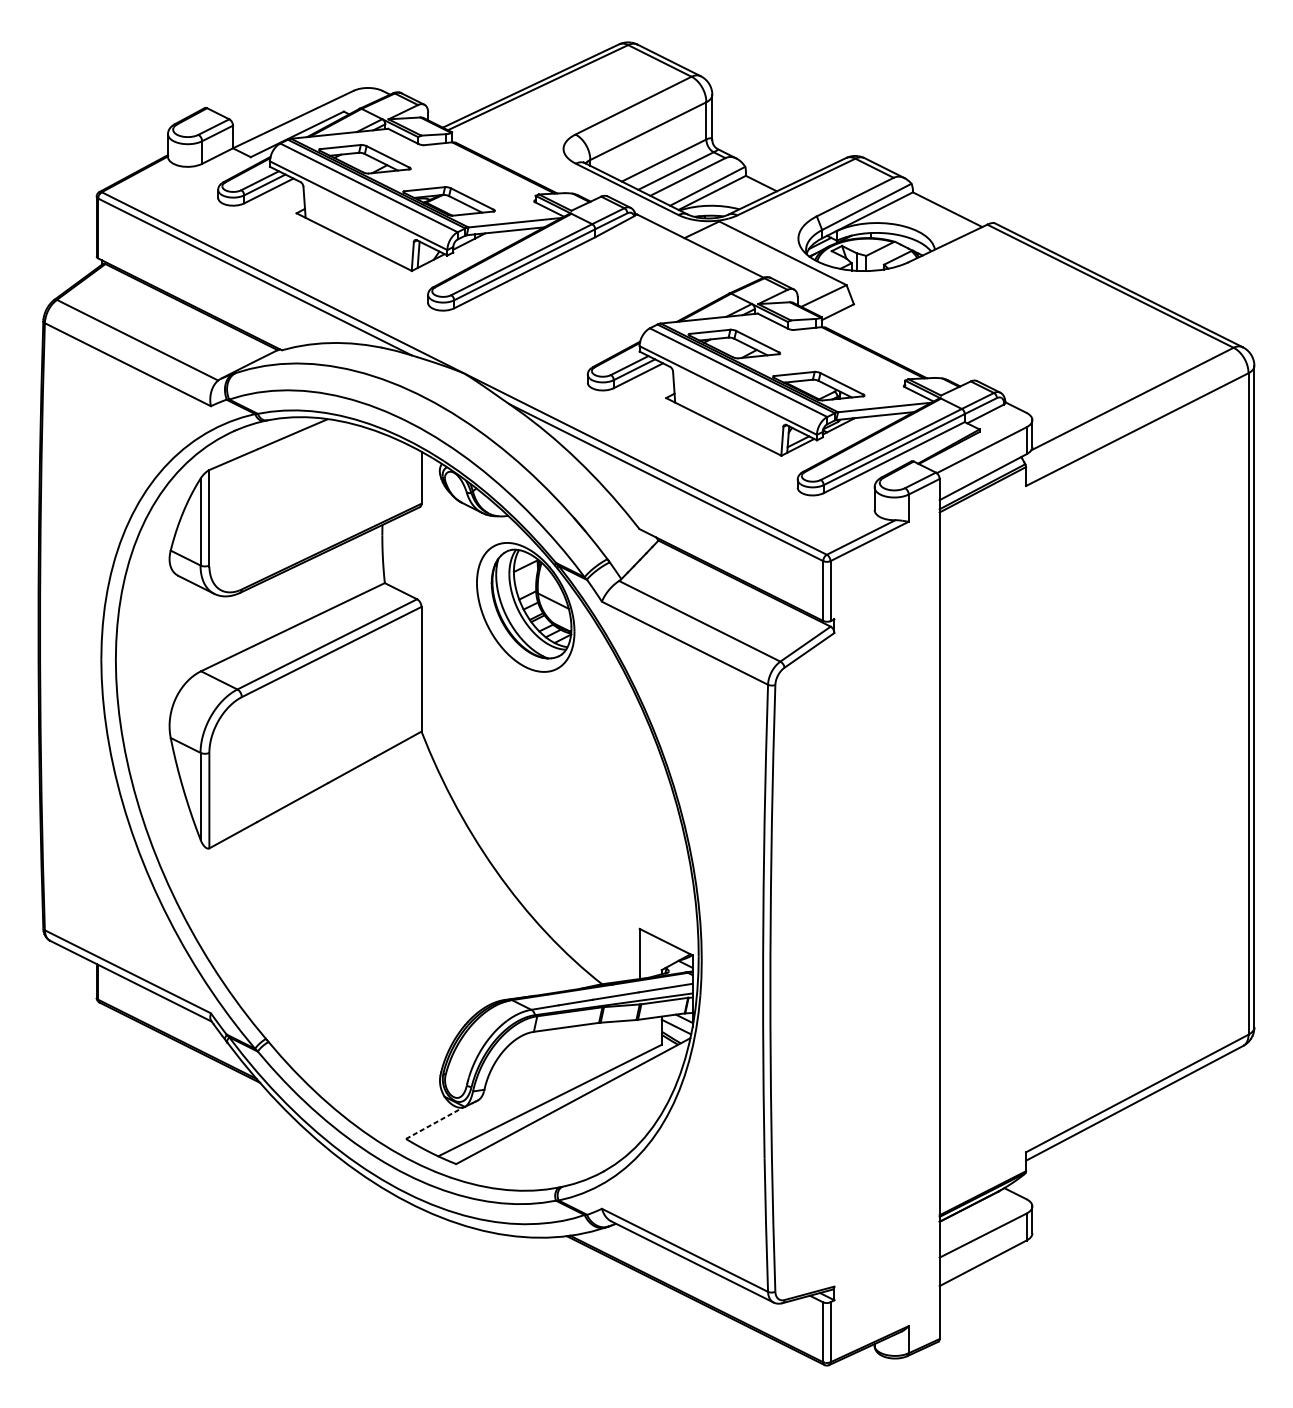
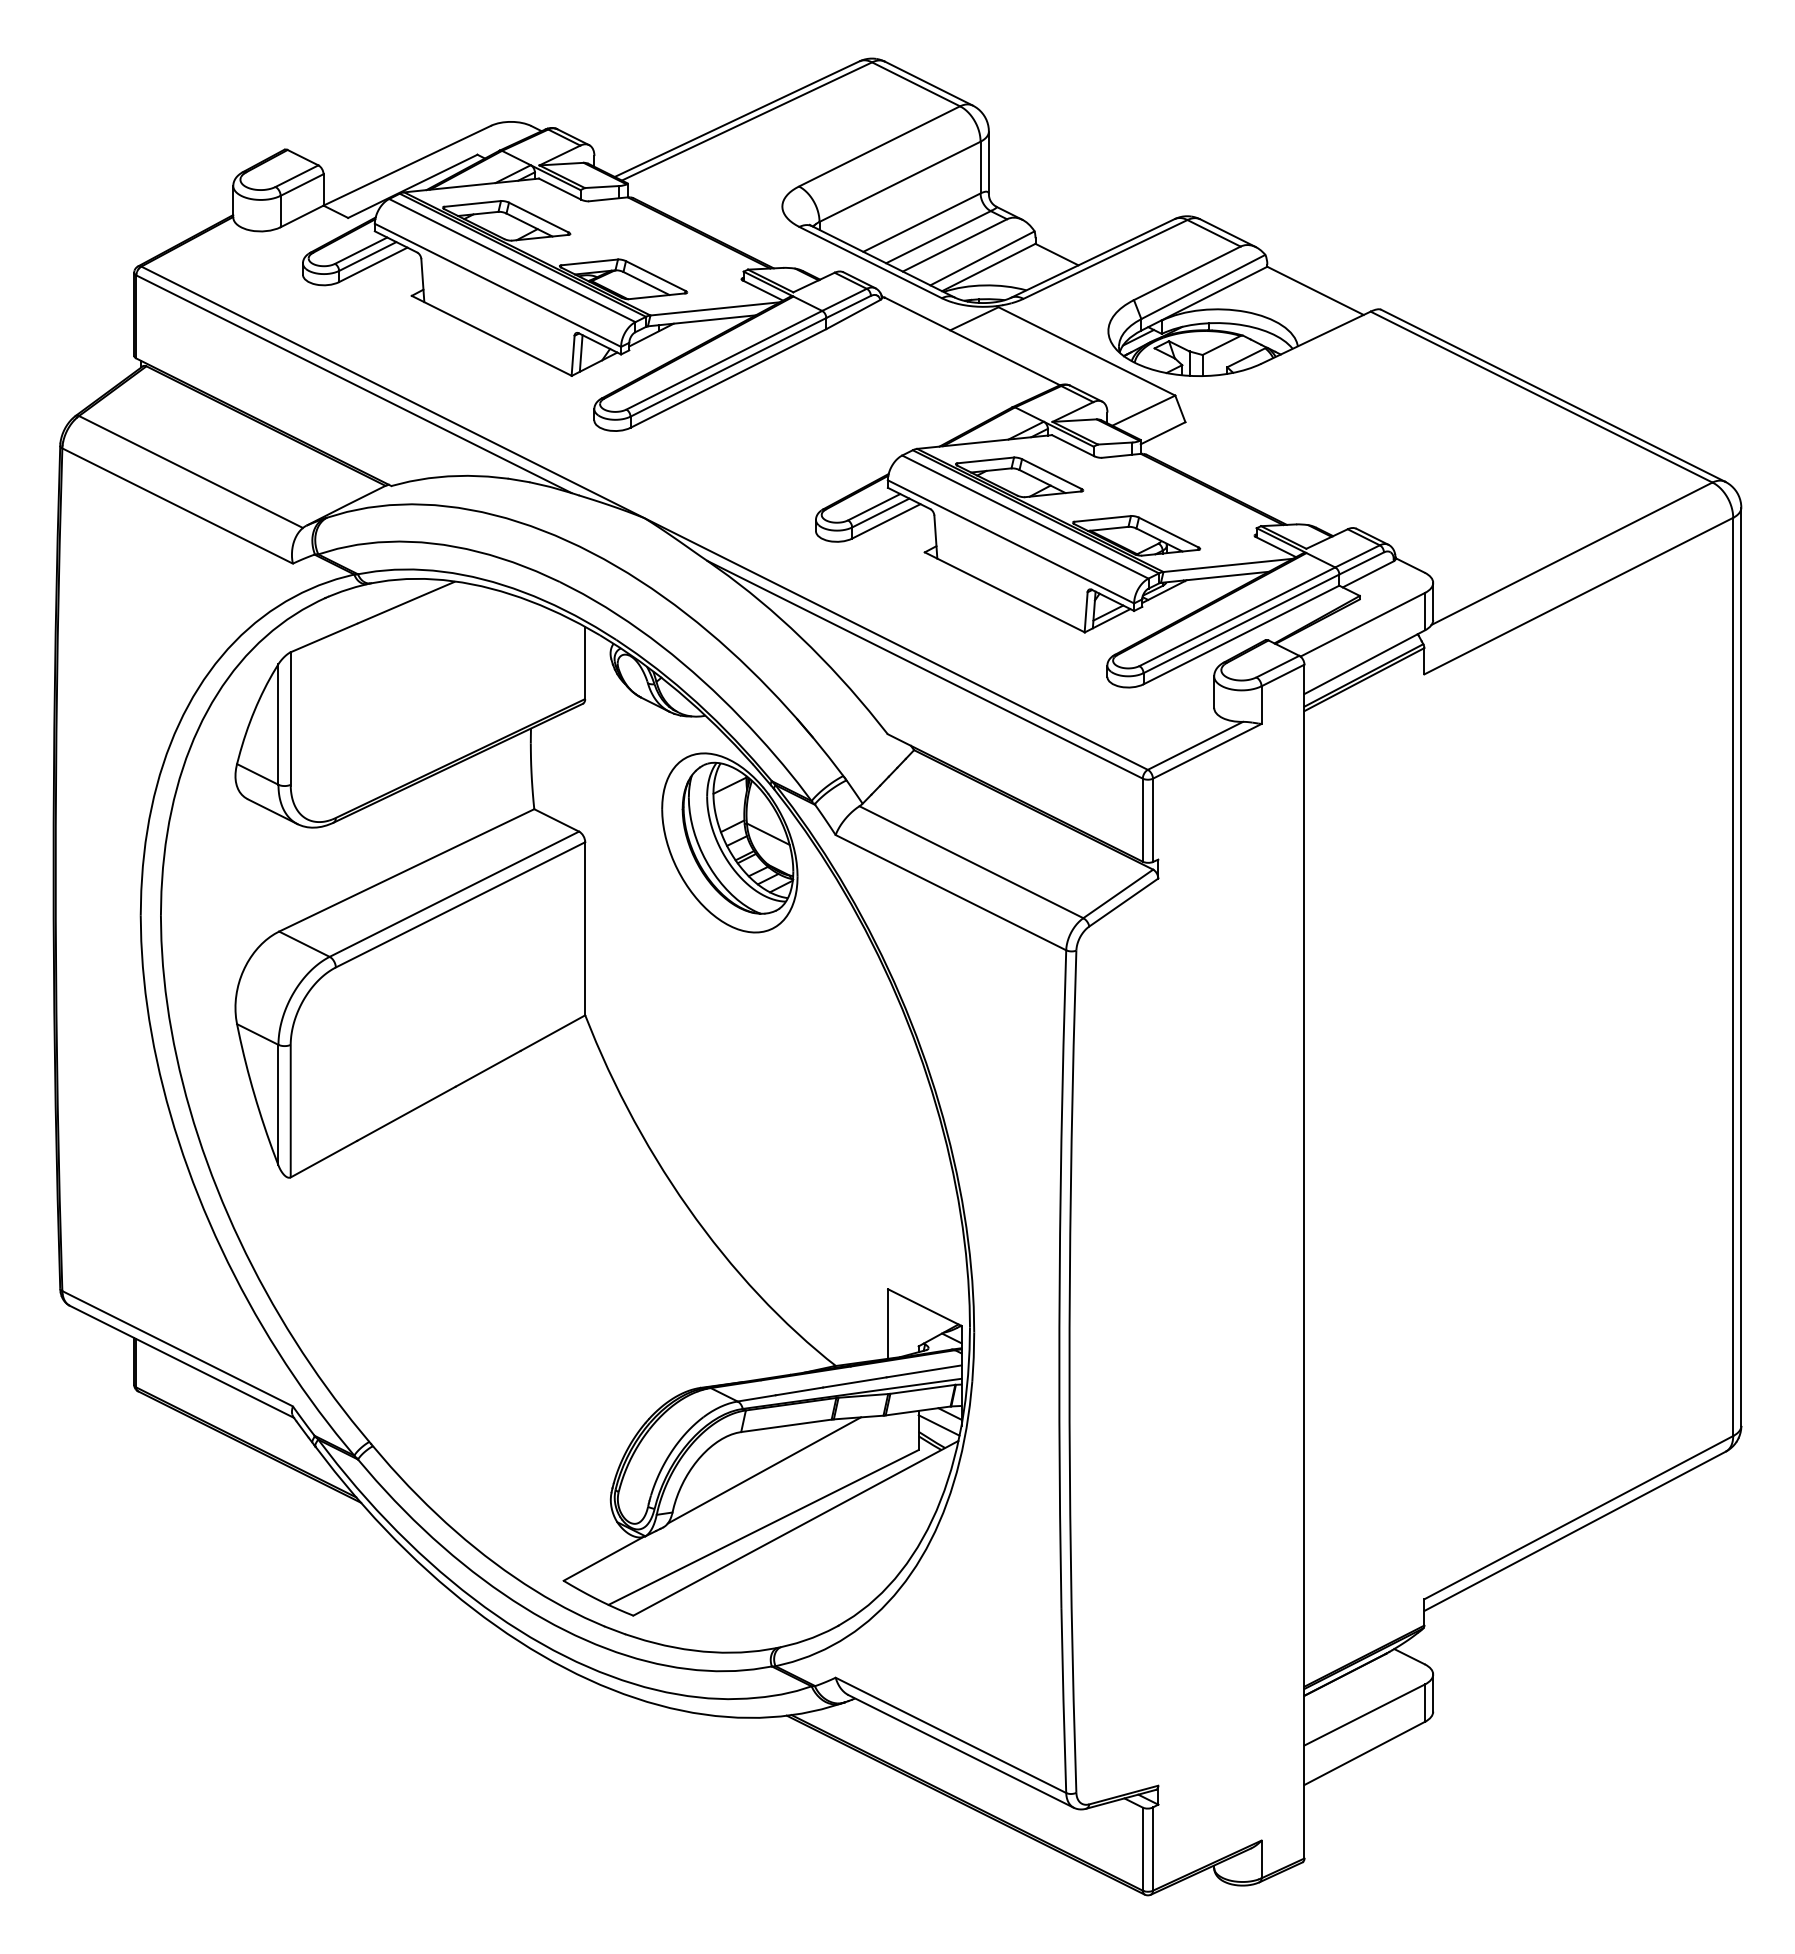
line: (550, 1059) -> (764, 1470), added
line: (434, 1122) -> (603, 1558), dashed -> solid

